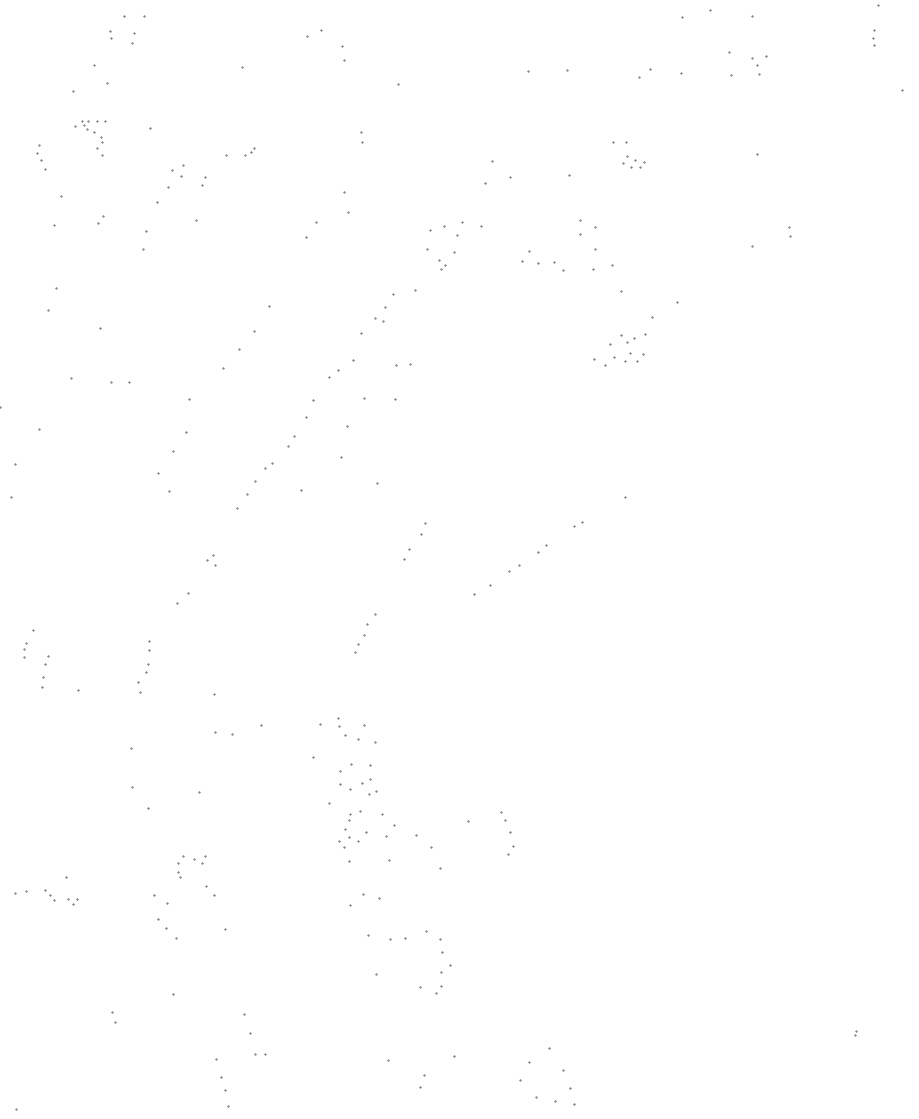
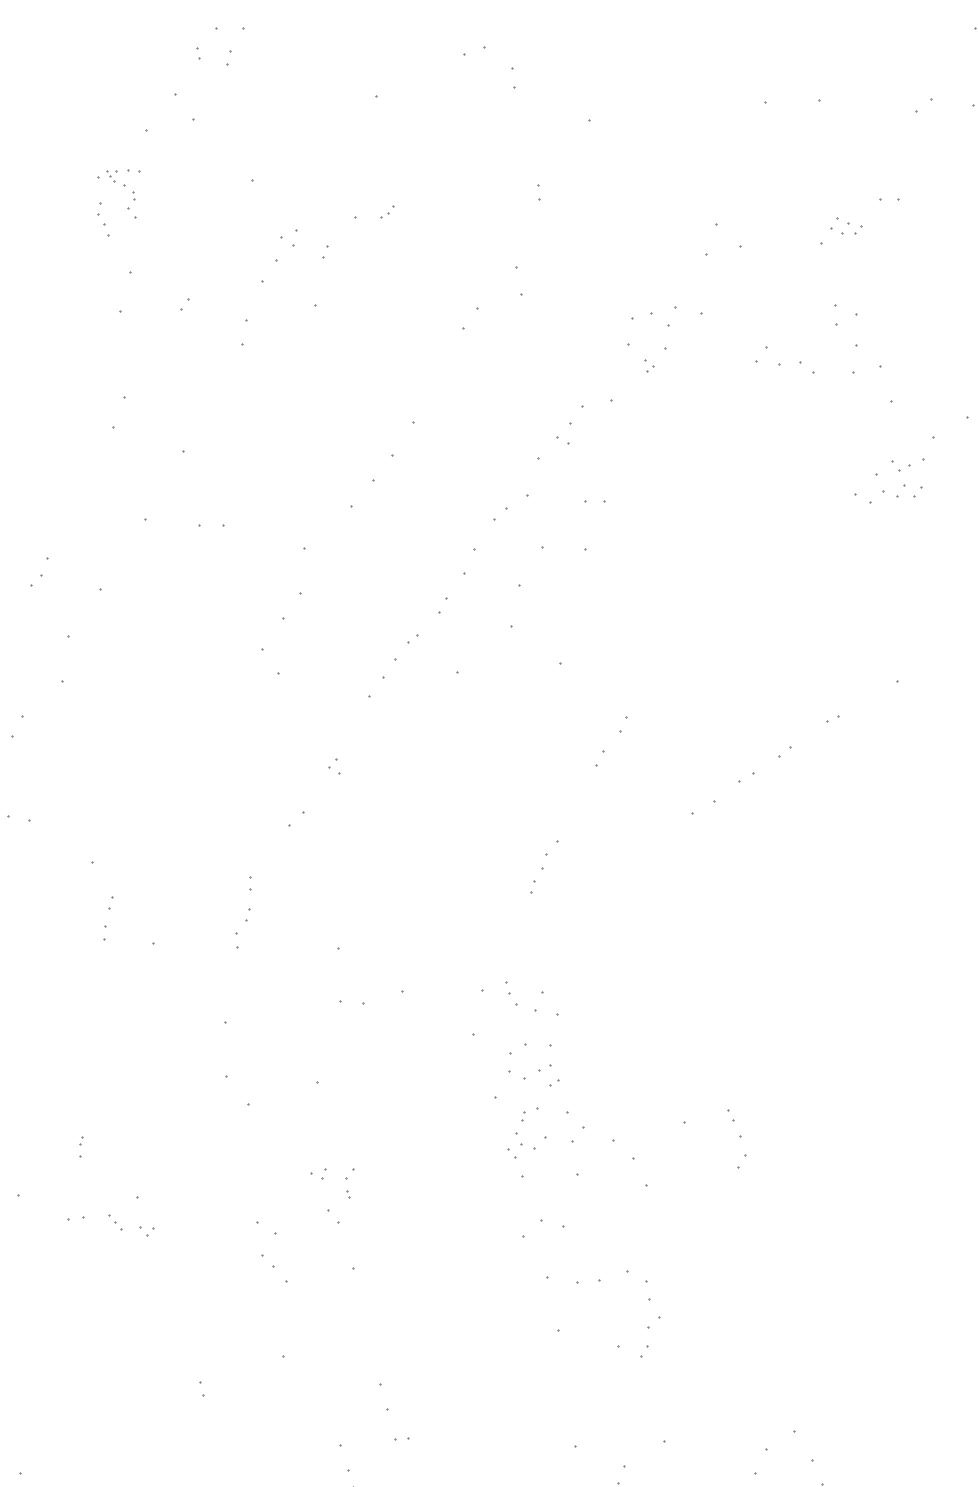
part: (94, 133) -> (124, 187), moved
part: (633, 161) -> (845, 225), moved
part: (25, 650) -> (82, 1146), moved
part: (180, 866) -> (349, 1183), moved

